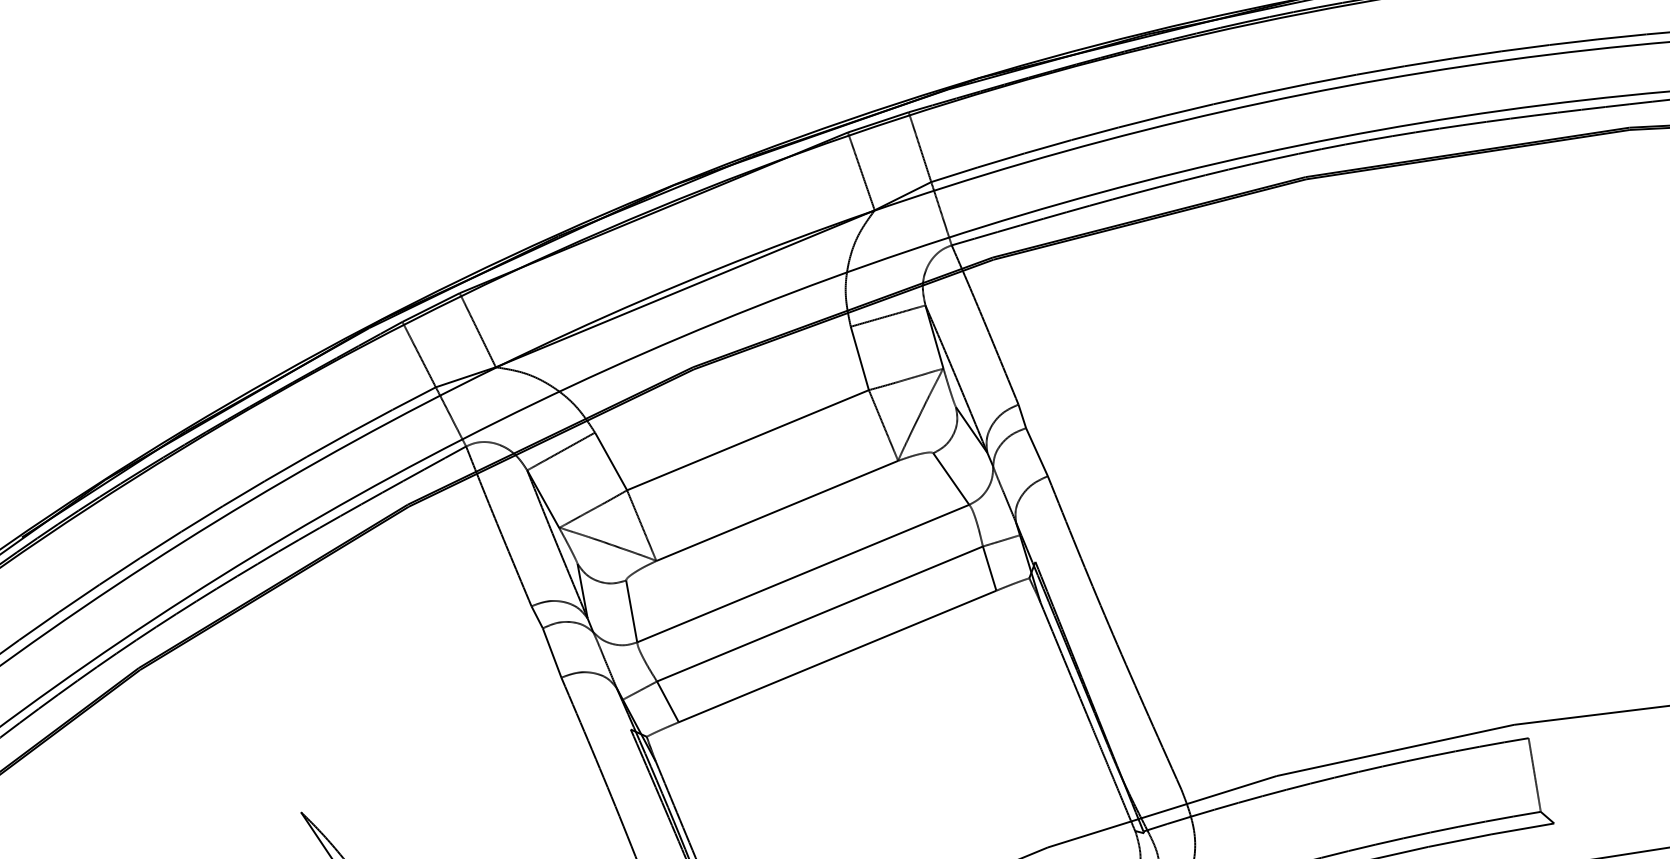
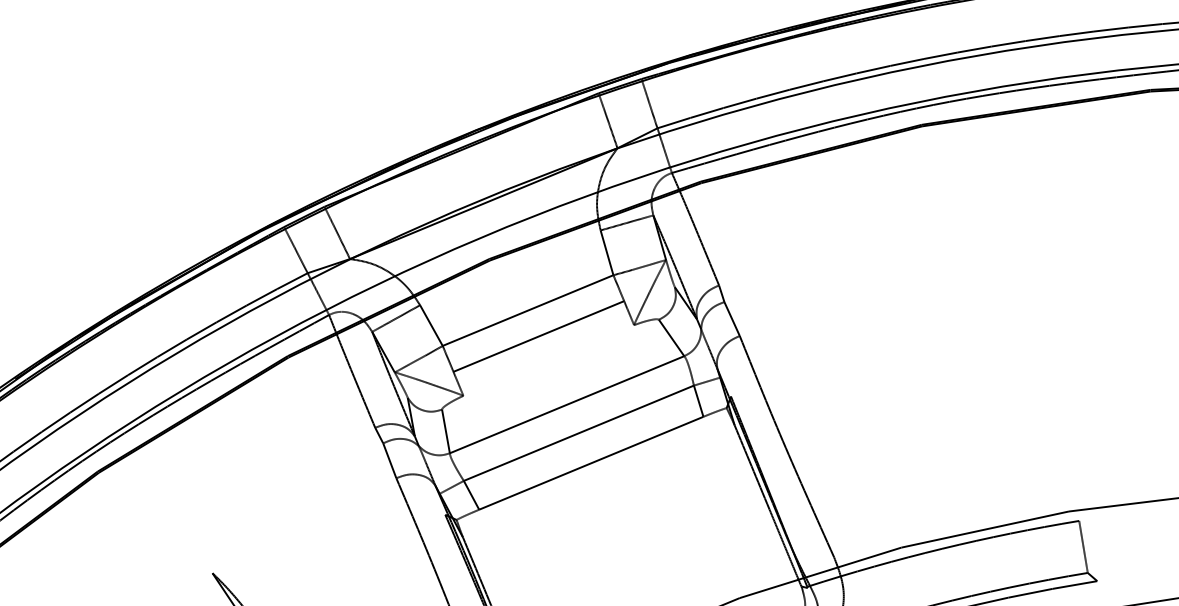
line: (777, 510) -> (539, 336), moved

